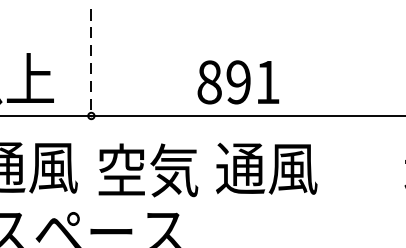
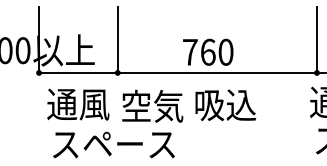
line: (90, 63) -> (117, 40), dashed -> solid
text: (239, 81) -> (208, 51), 891 -> 760
text: (266, 169) -> (225, 105), 通風 -> 吸込

